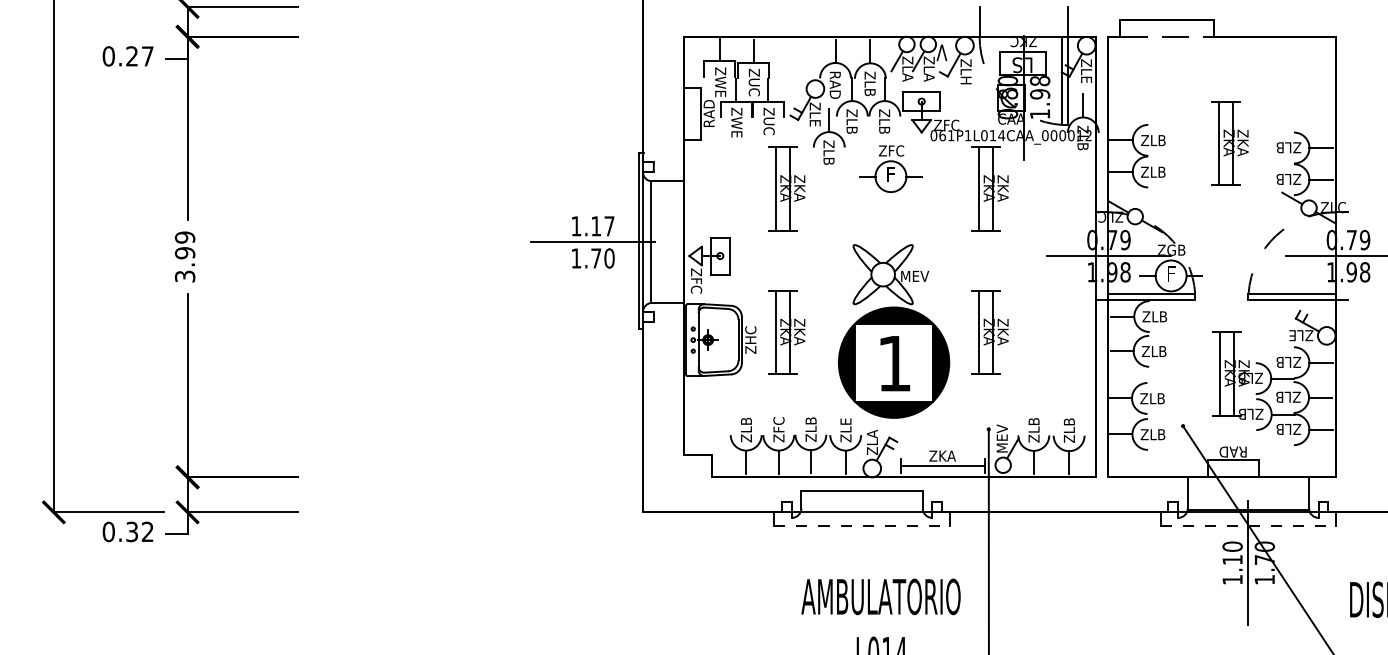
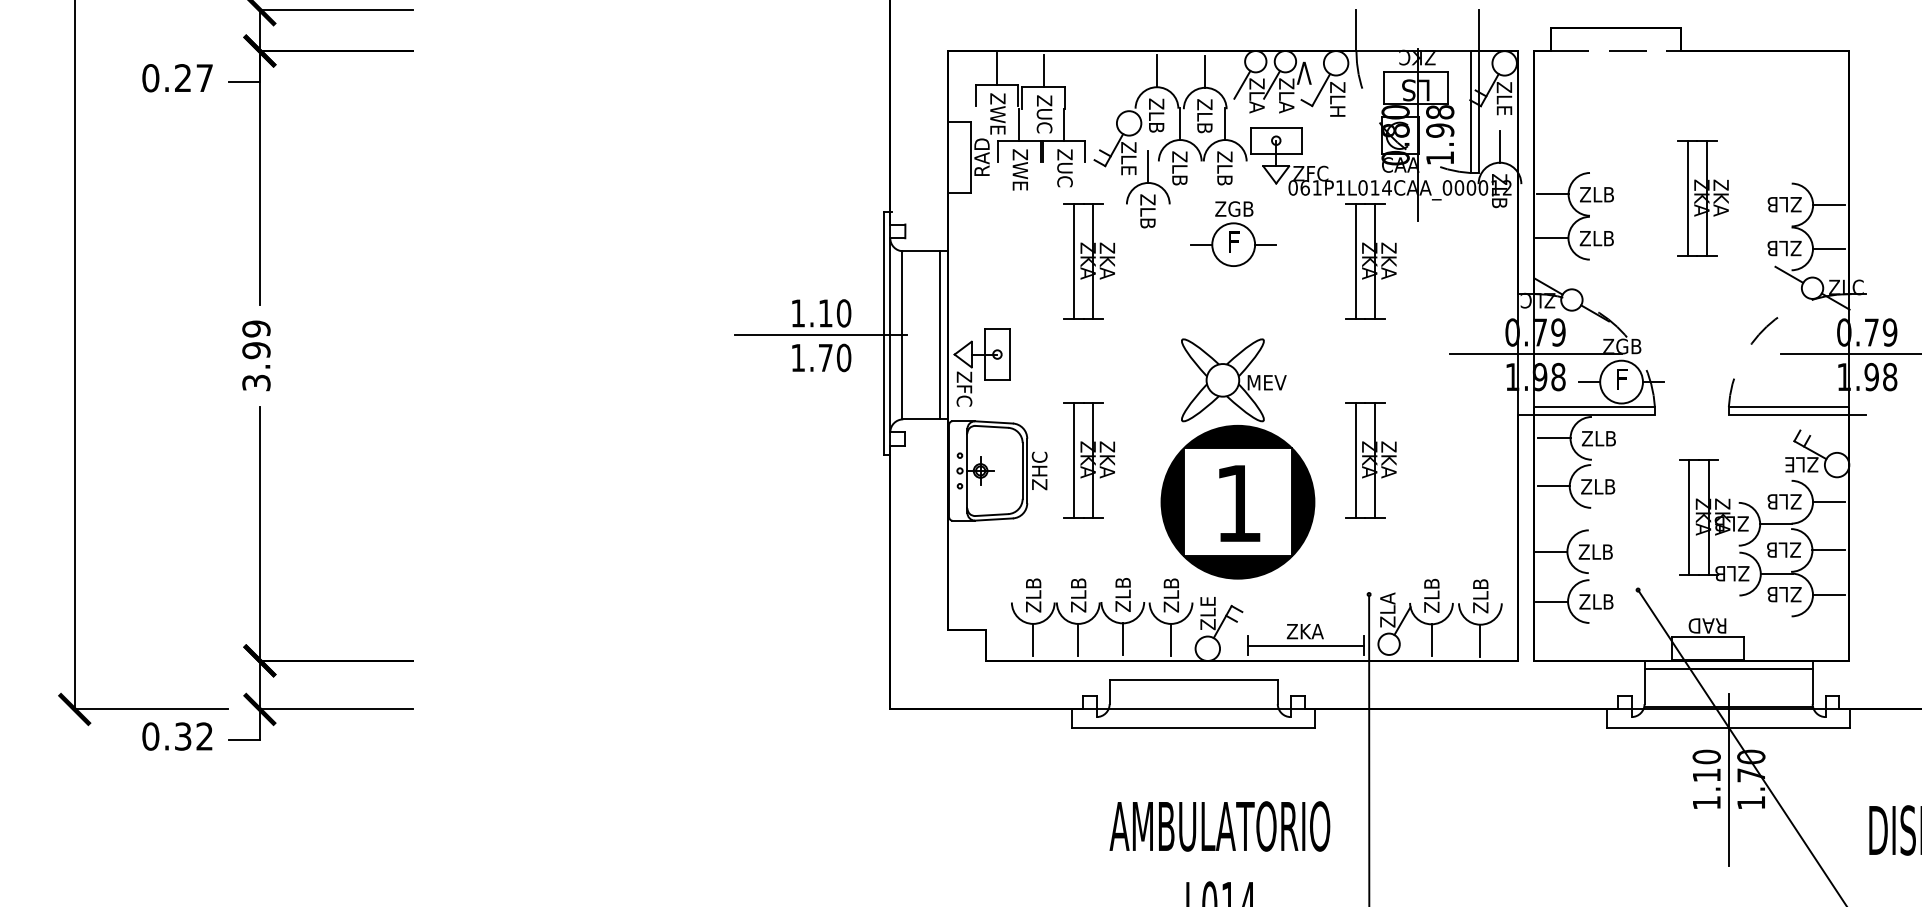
text: (834, 84) -> (1155, 117), RAD -> ZLB
text: (891, 150) -> (1234, 208), ZFC -> ZGB
text: (609, 226) -> (844, 313), 1.17 -> 1.10
line: (678, 241) -> (939, 334), added
text: (845, 418) -> (1170, 579), ZLE -> ZLB
text: (778, 423) -> (1077, 586), ZFC -> ZLB
text: (872, 433) -> (1208, 600), ZLA -> ZLE
text: (1001, 438) -> (1386, 607), MEV -> ZLA
line: (1248, 482) -> (1728, 668), added
line: (862, 525) -> (1194, 727), dashed -> solid
line: (1248, 525) -> (1728, 727), dashed -> solid

